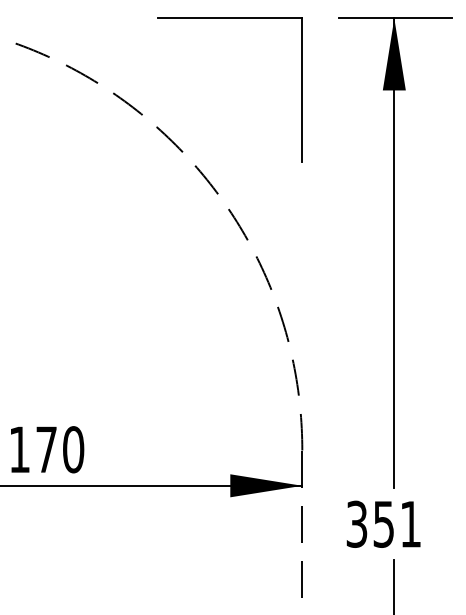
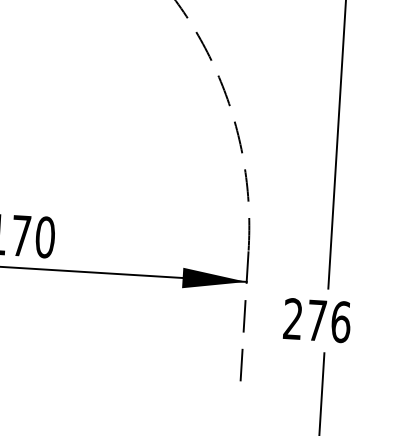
text: (383, 523) -> (316, 319), 351 -> 276

